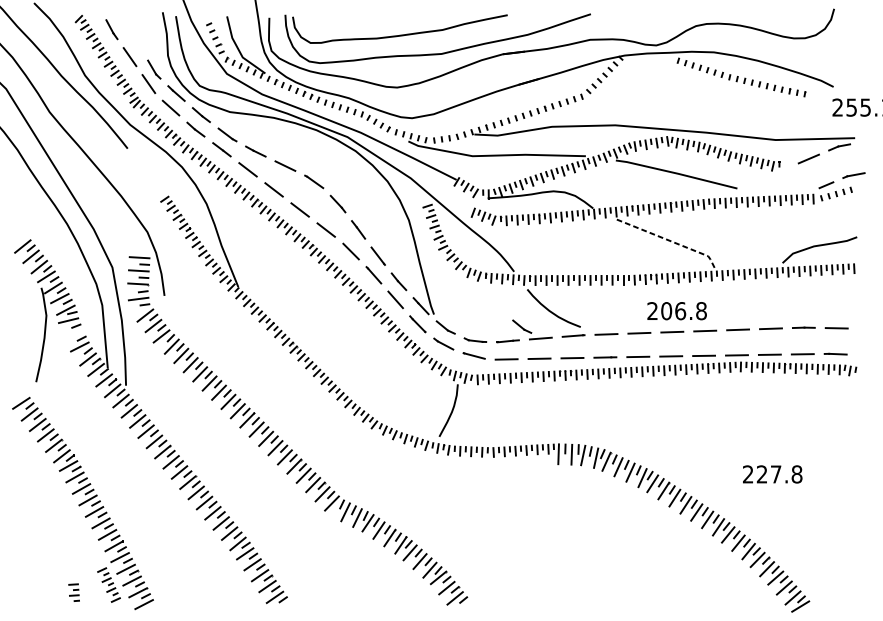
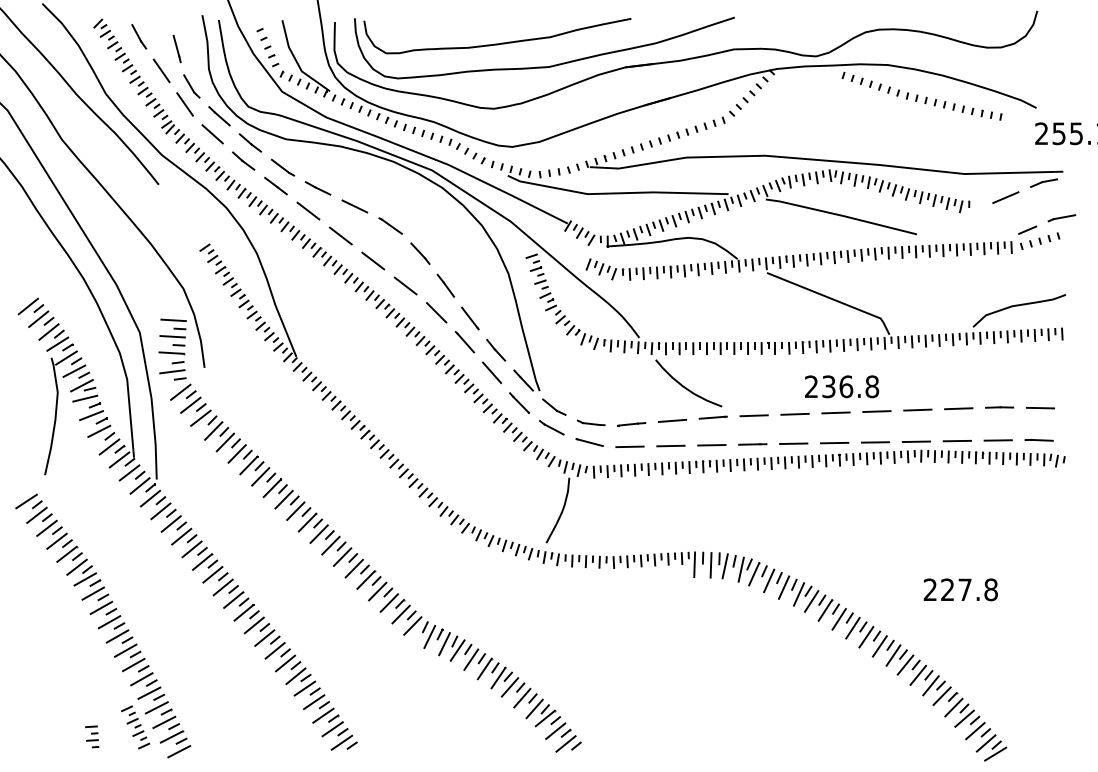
line: (141, 39) -> (176, 48), added
line: (670, 240) -> (833, 299), dashed -> solid
text: (666, 310) -> (828, 386), 206.8 -> 236.8
part: (522, 326) -> (649, 405), removed
line: (73, 334) -> (91, 415), added

